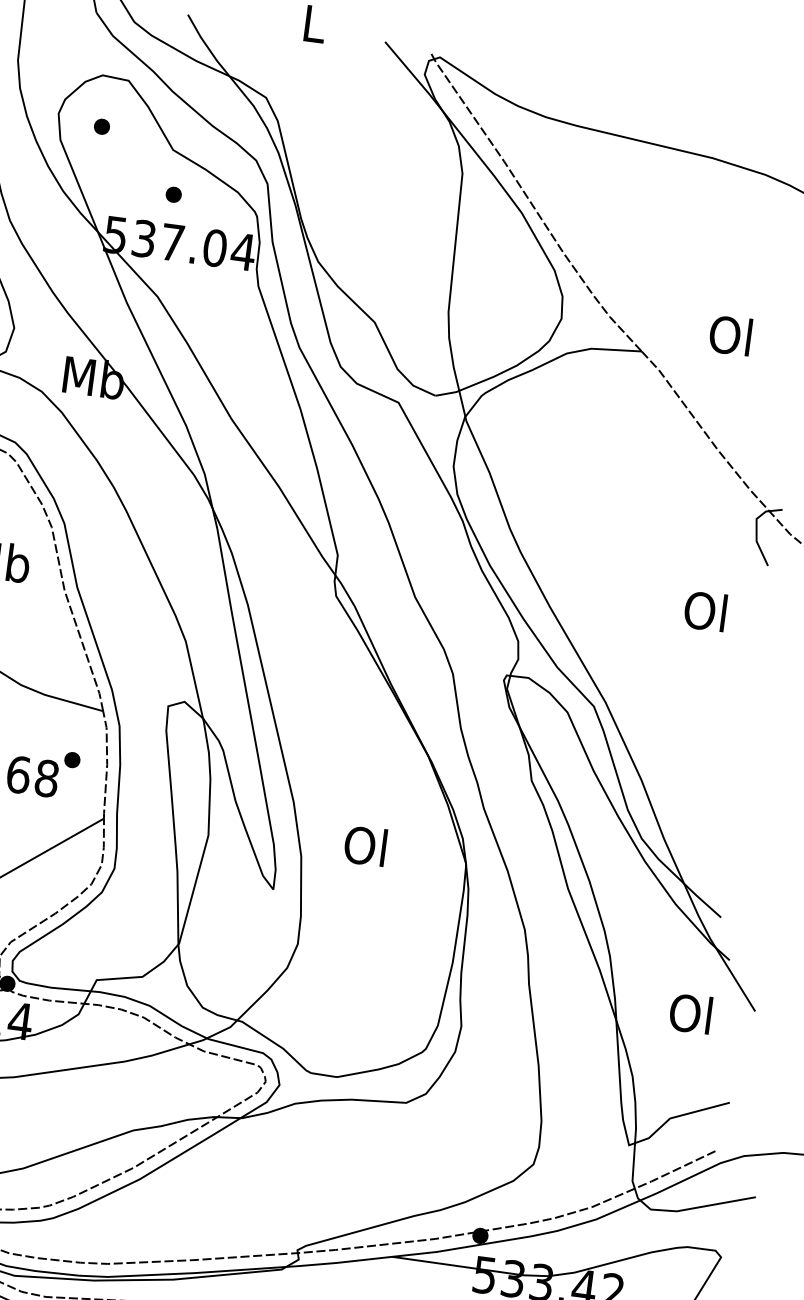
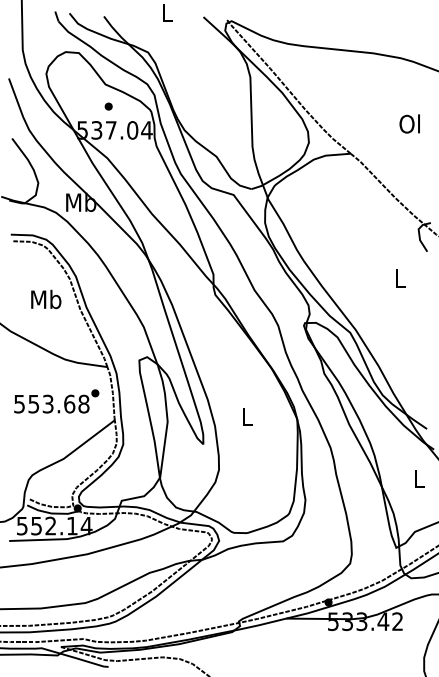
part: (101, 126) -> (68, 77), removed
text: (730, 334) -> (409, 123), moved
text: (706, 609) -> (399, 277), Ol -> L
text: (366, 845) -> (246, 416), Ol -> L
text: (691, 1013) -> (418, 478), Ol -> L

